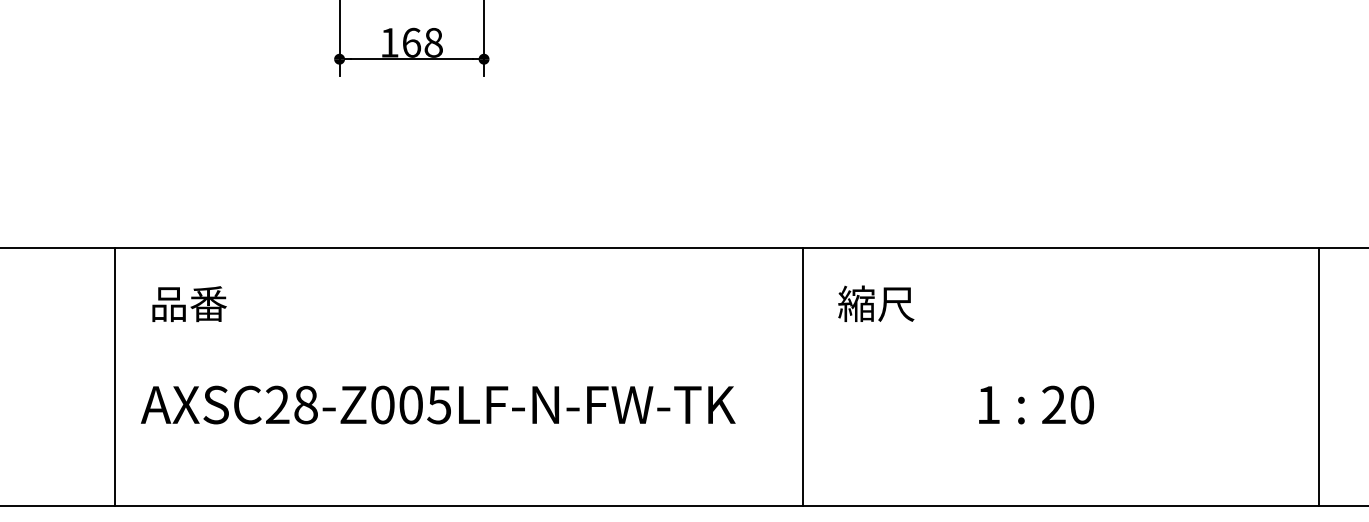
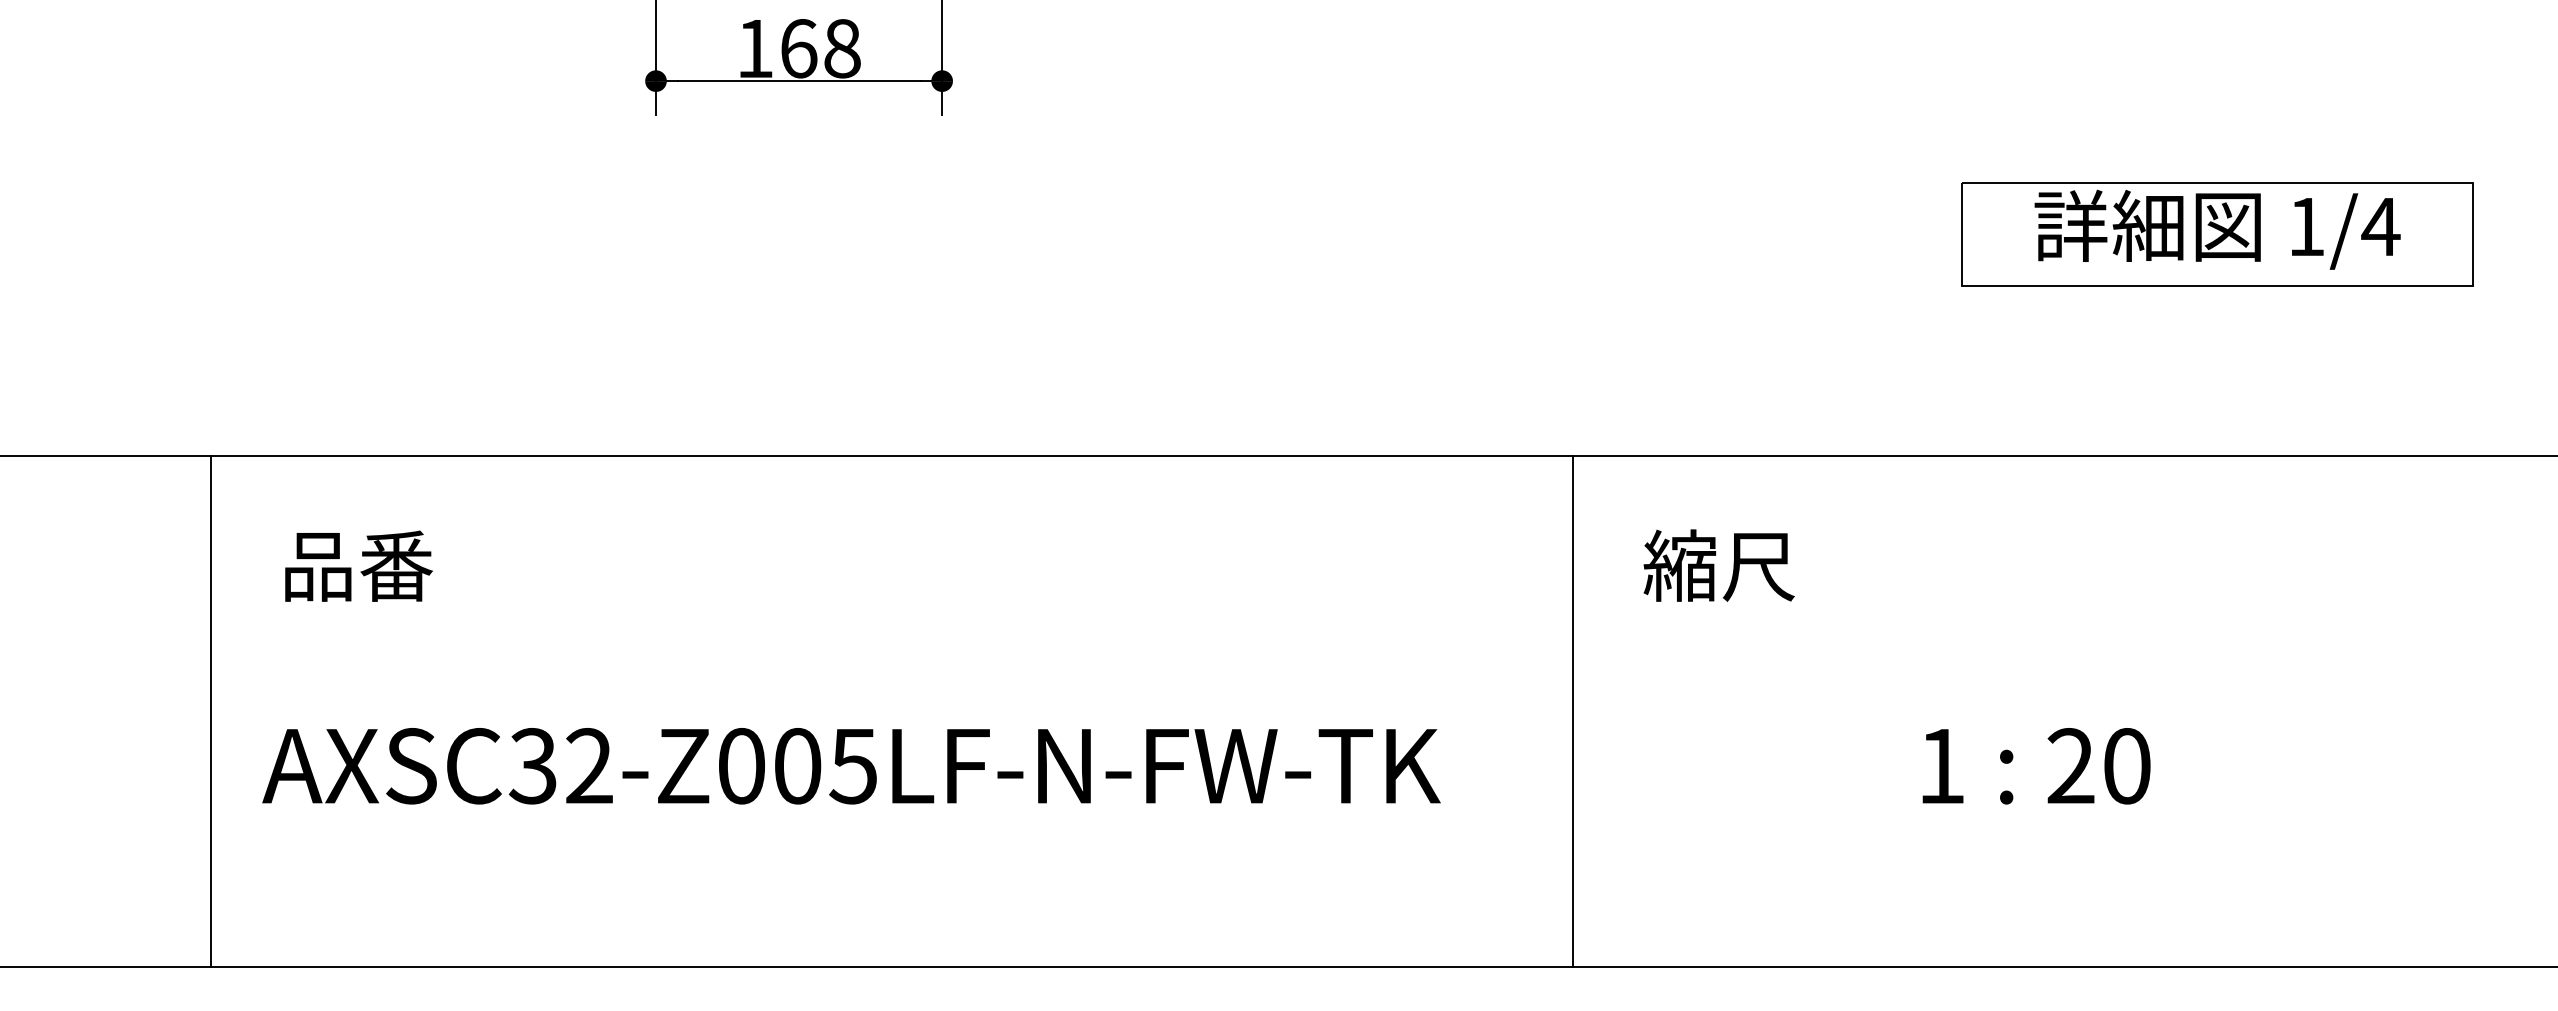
part: (1127, 136) -> (2216, 234), added
text: (291, 404) -> (560, 765), AXSC28-Z005LF-N-FW-TK -> AXSC32-Z005LF-N-FW-TK

